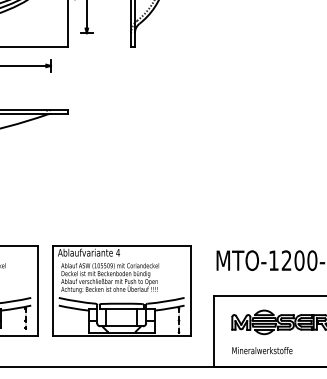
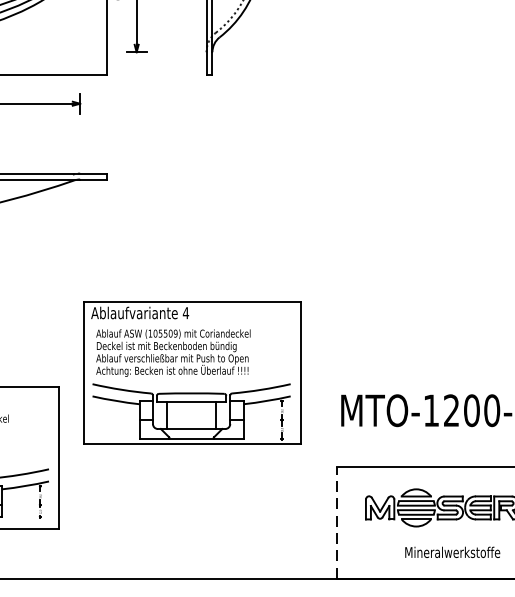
part: (121, 290) -> (191, 372), moved
line: (213, 331) -> (336, 522), solid -> dashed
text: (262, 350) -> (452, 552), moved

